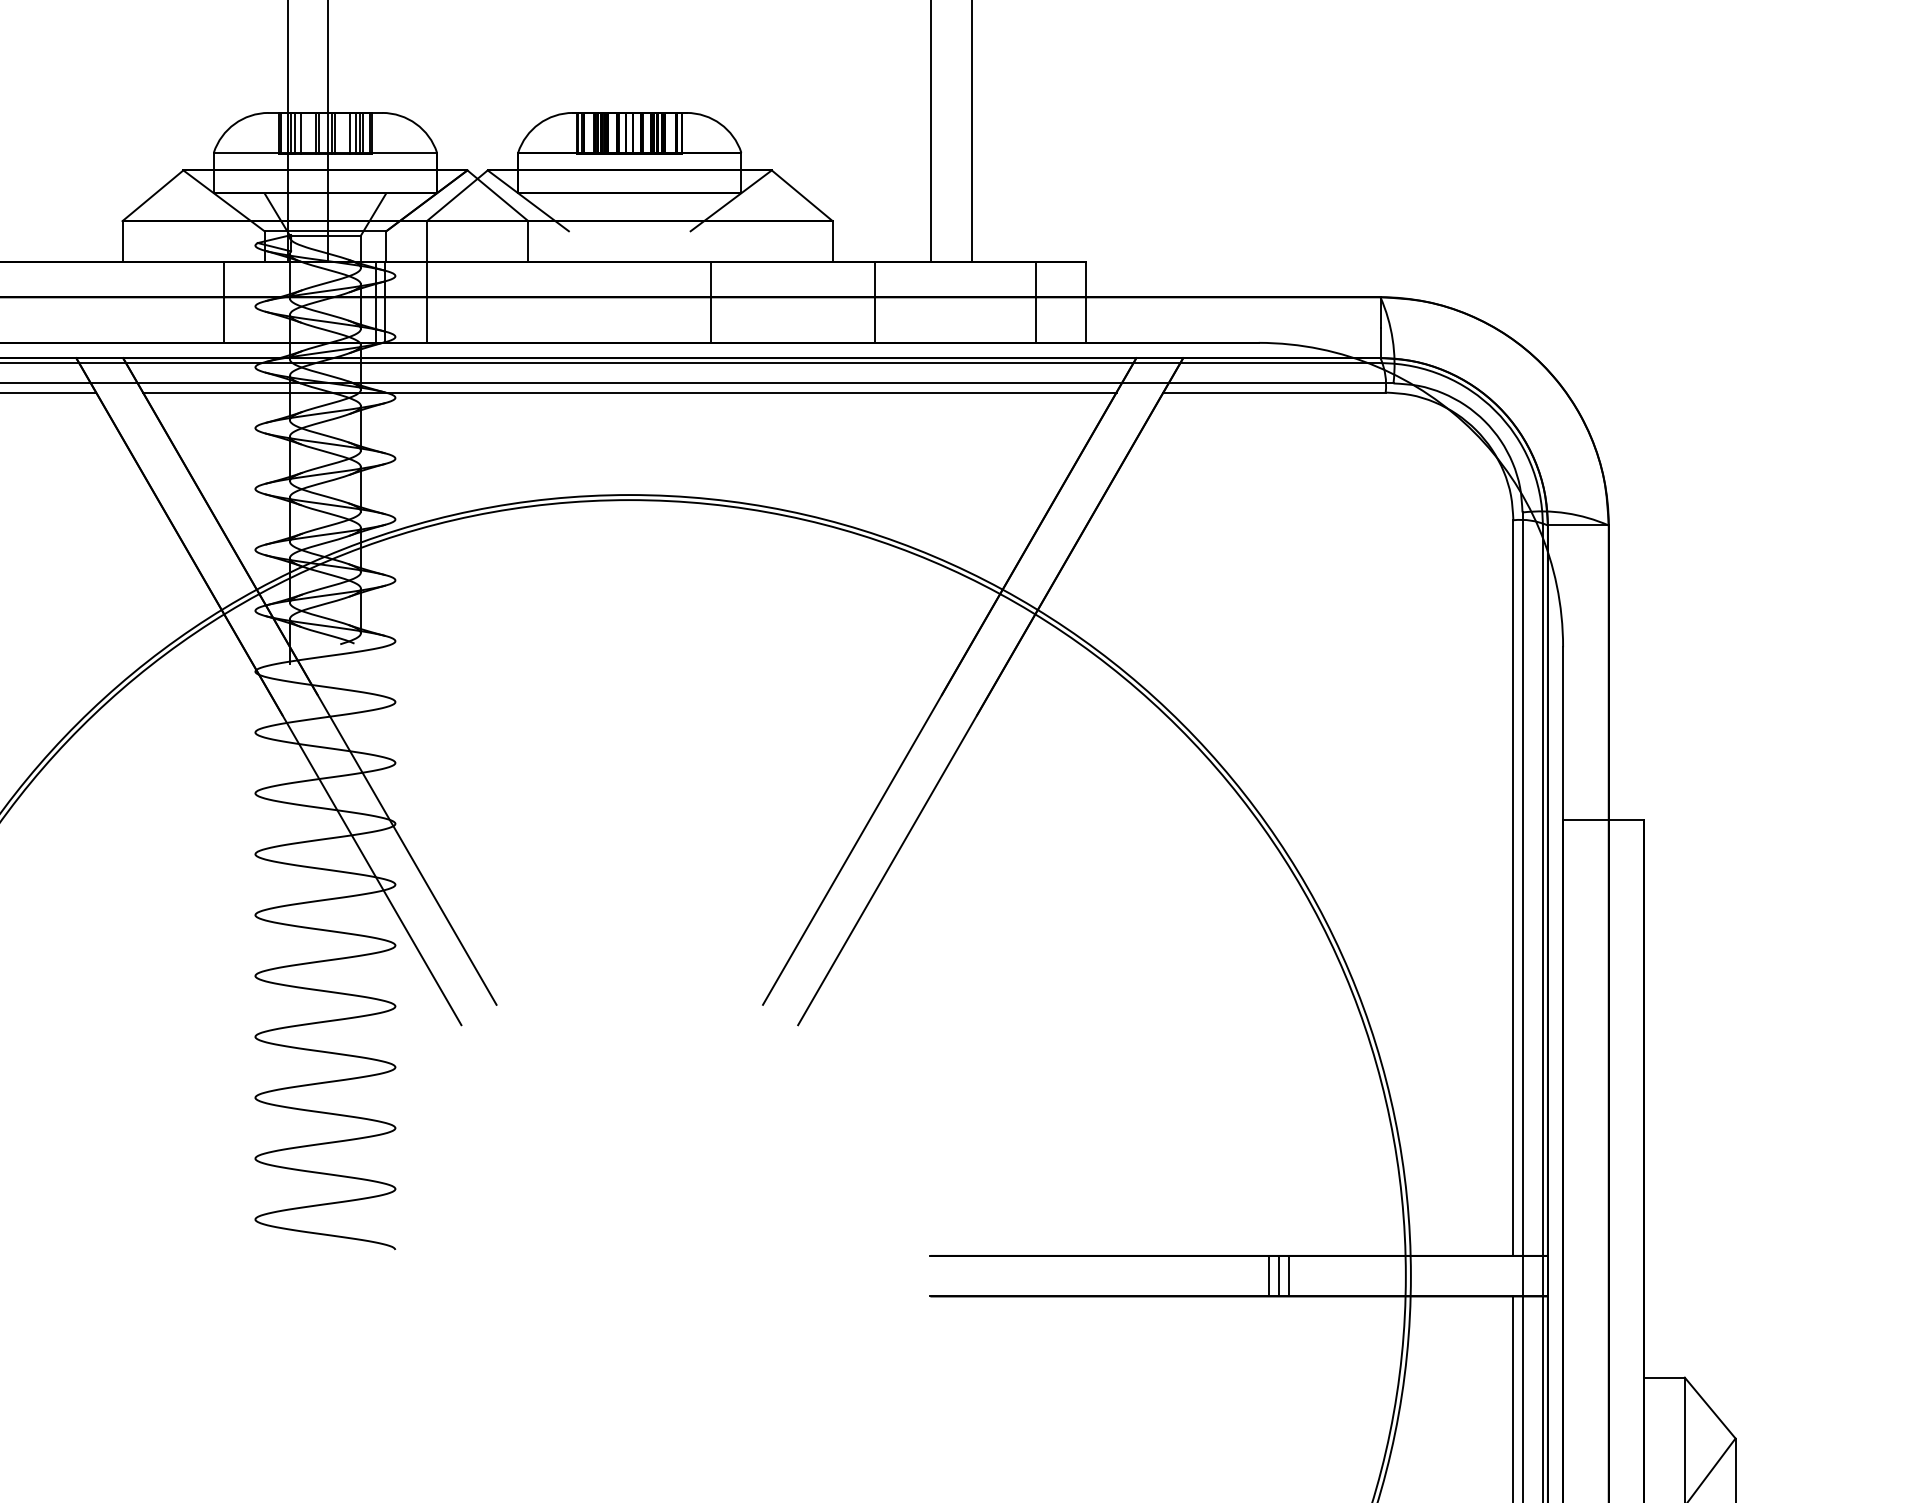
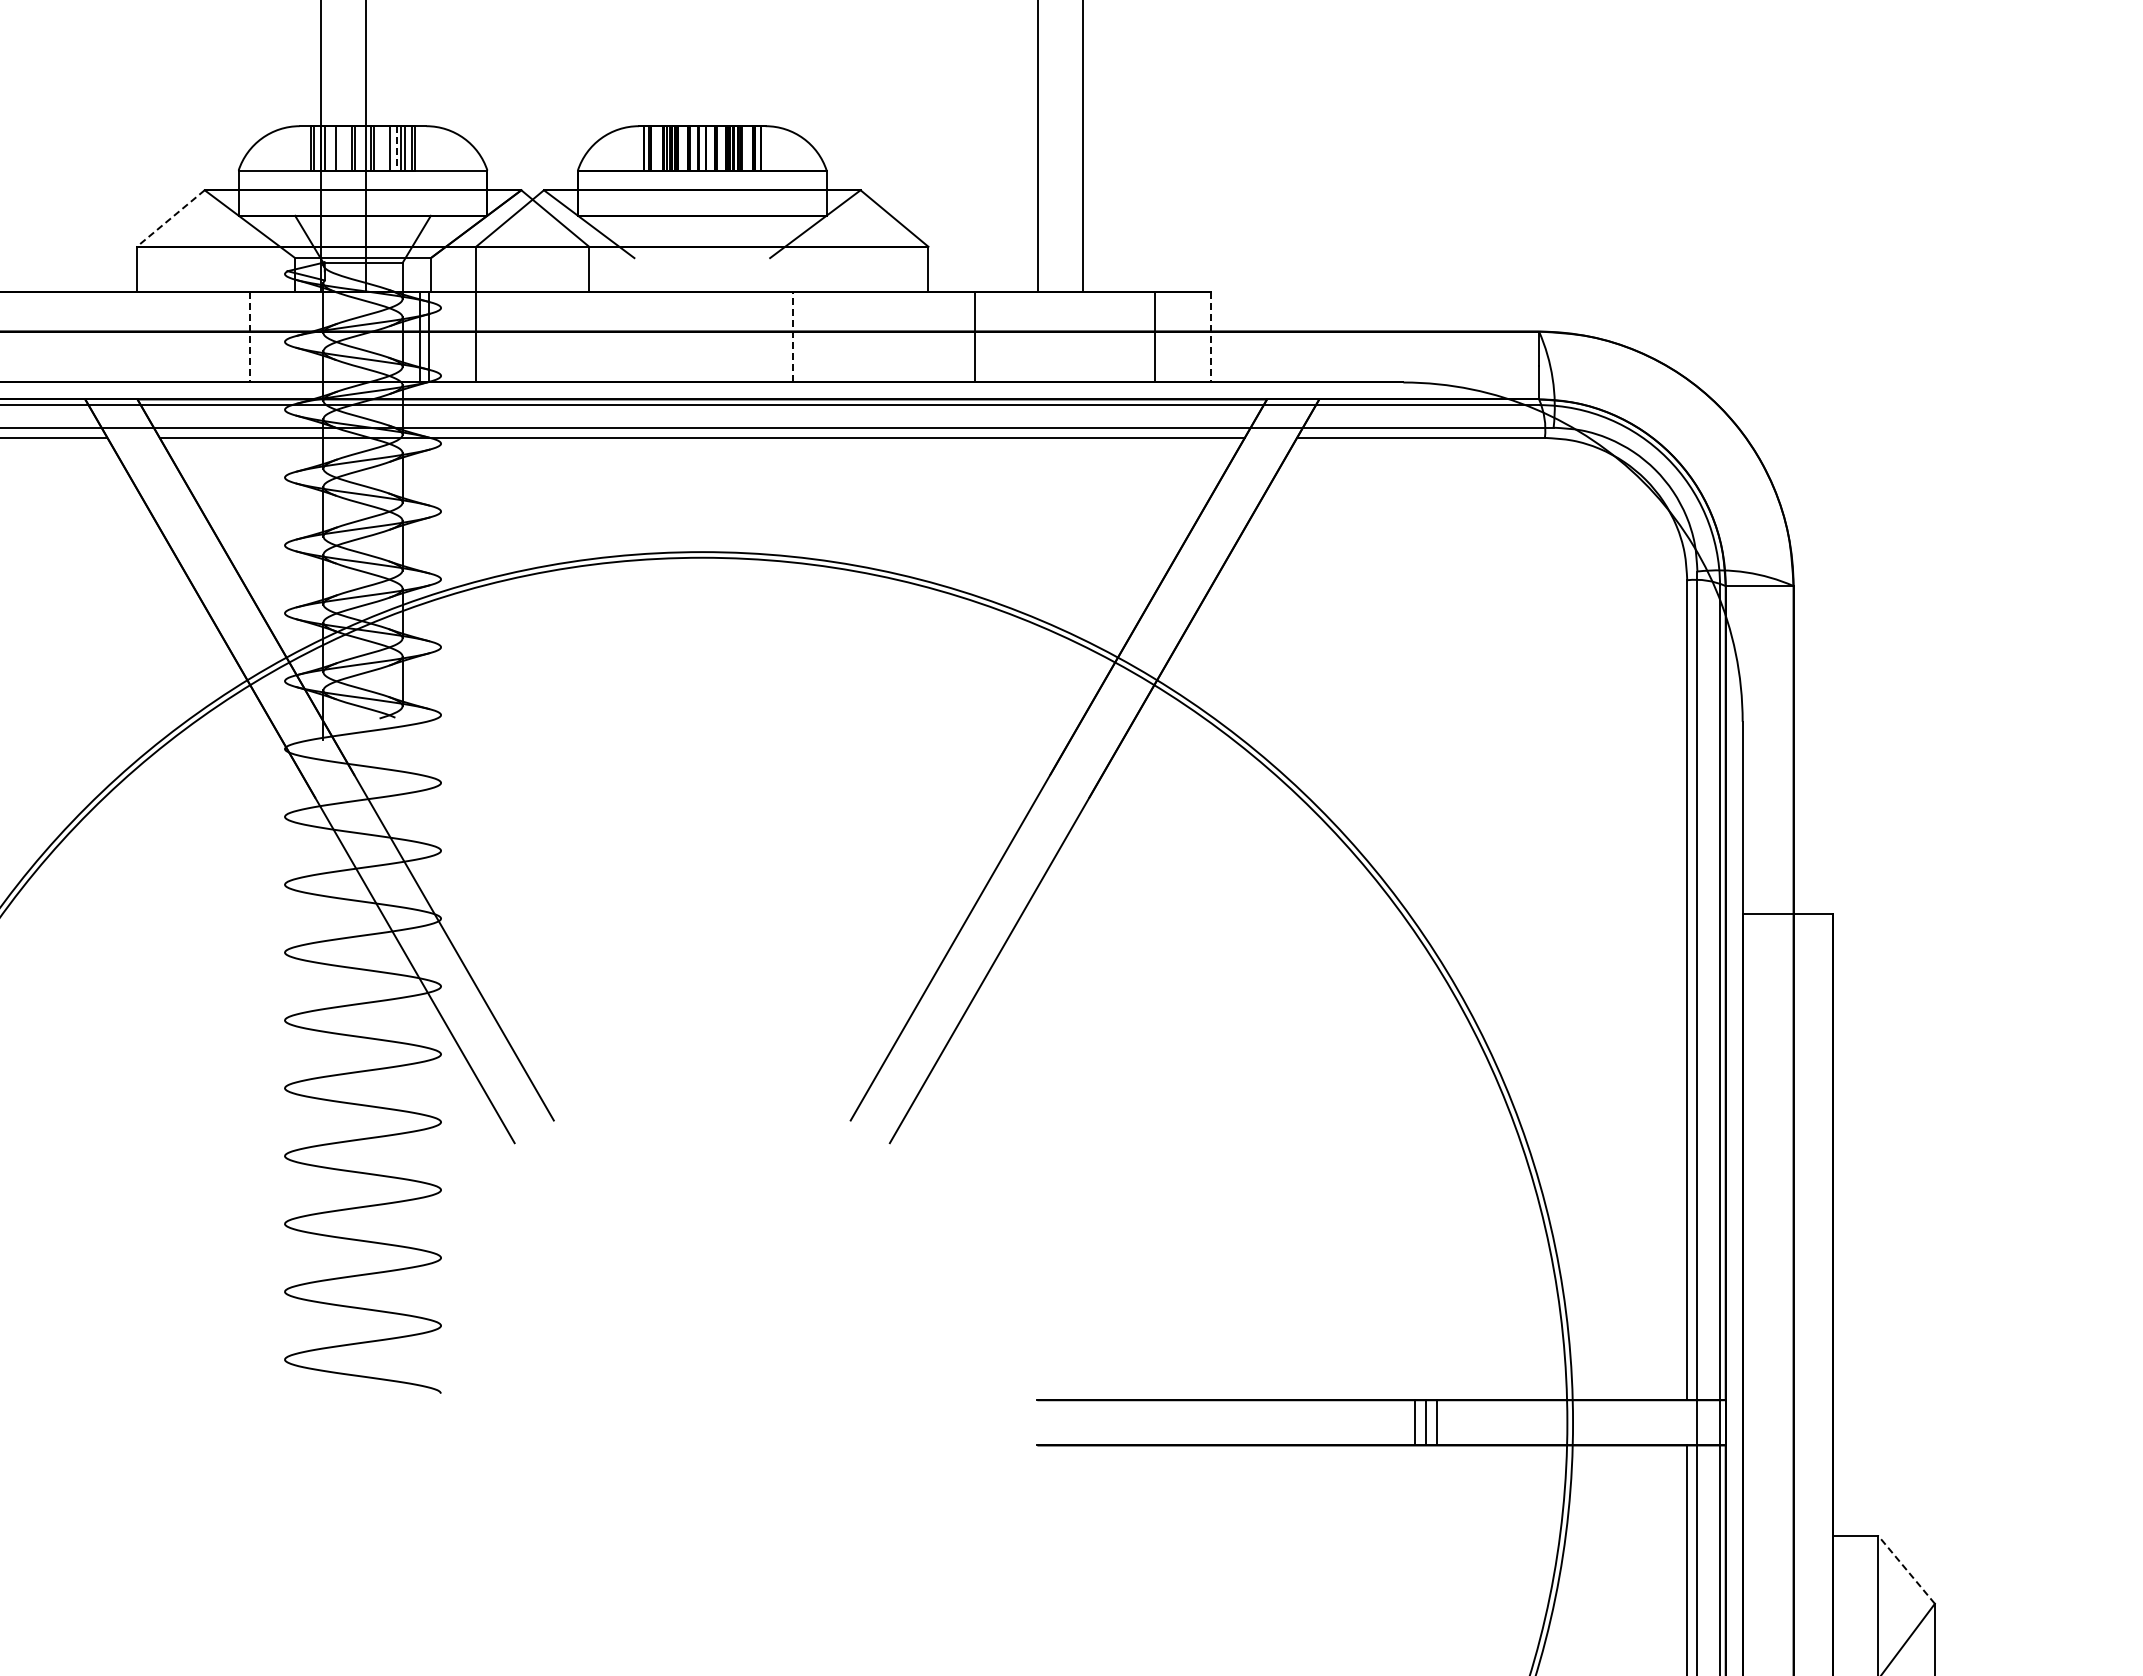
line: (295, 132) -> (329, 148), removed
line: (355, 132) -> (396, 148), solid -> dashed
line: (152, 195) -> (170, 218), solid -> dashed
line: (710, 301) -> (792, 336), solid -> dashed
line: (223, 302) -> (249, 337), solid -> dashed
line: (1086, 302) -> (1211, 337), solid -> dashed
line: (1710, 1407) -> (1906, 1569), solid -> dashed

